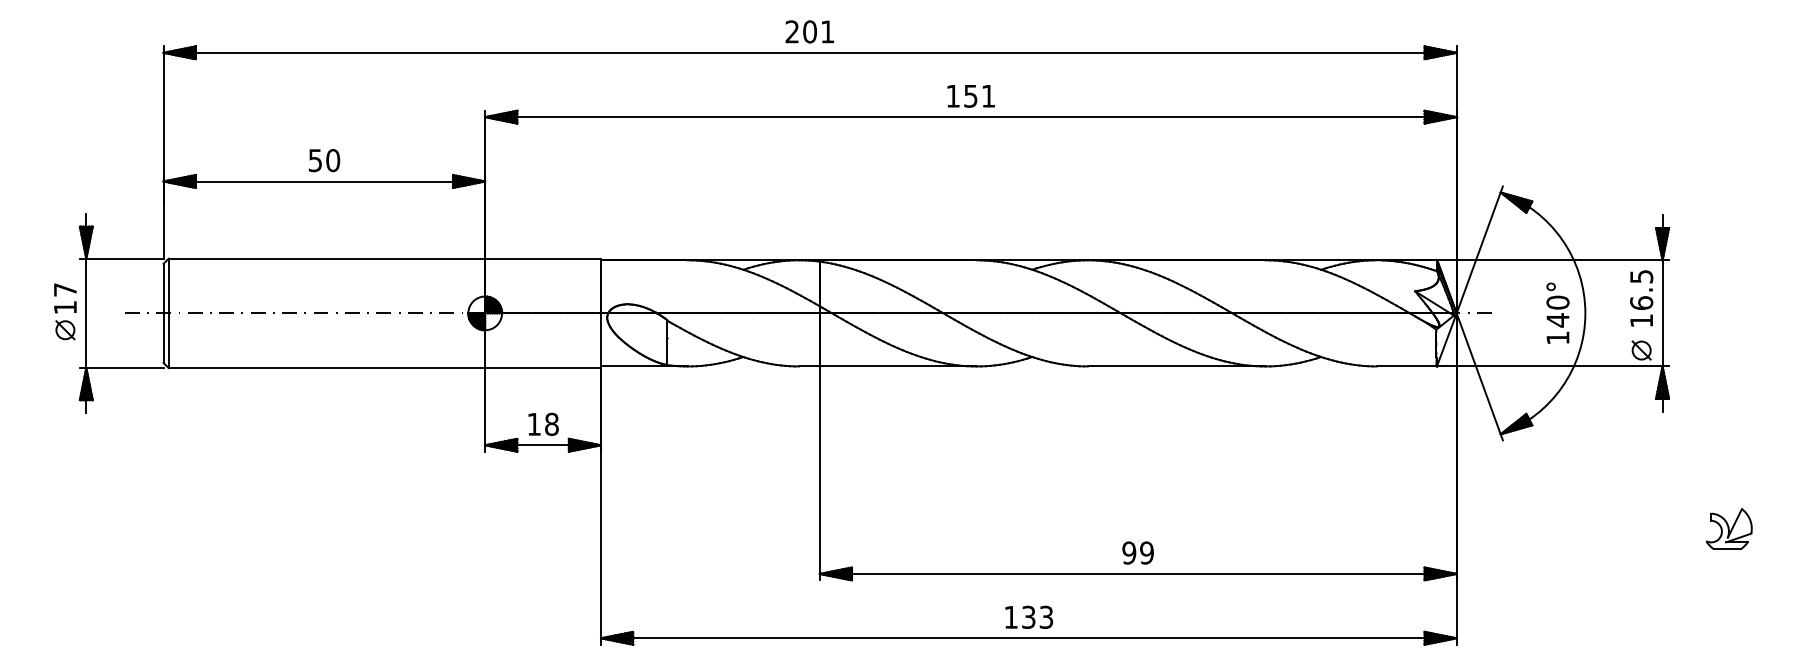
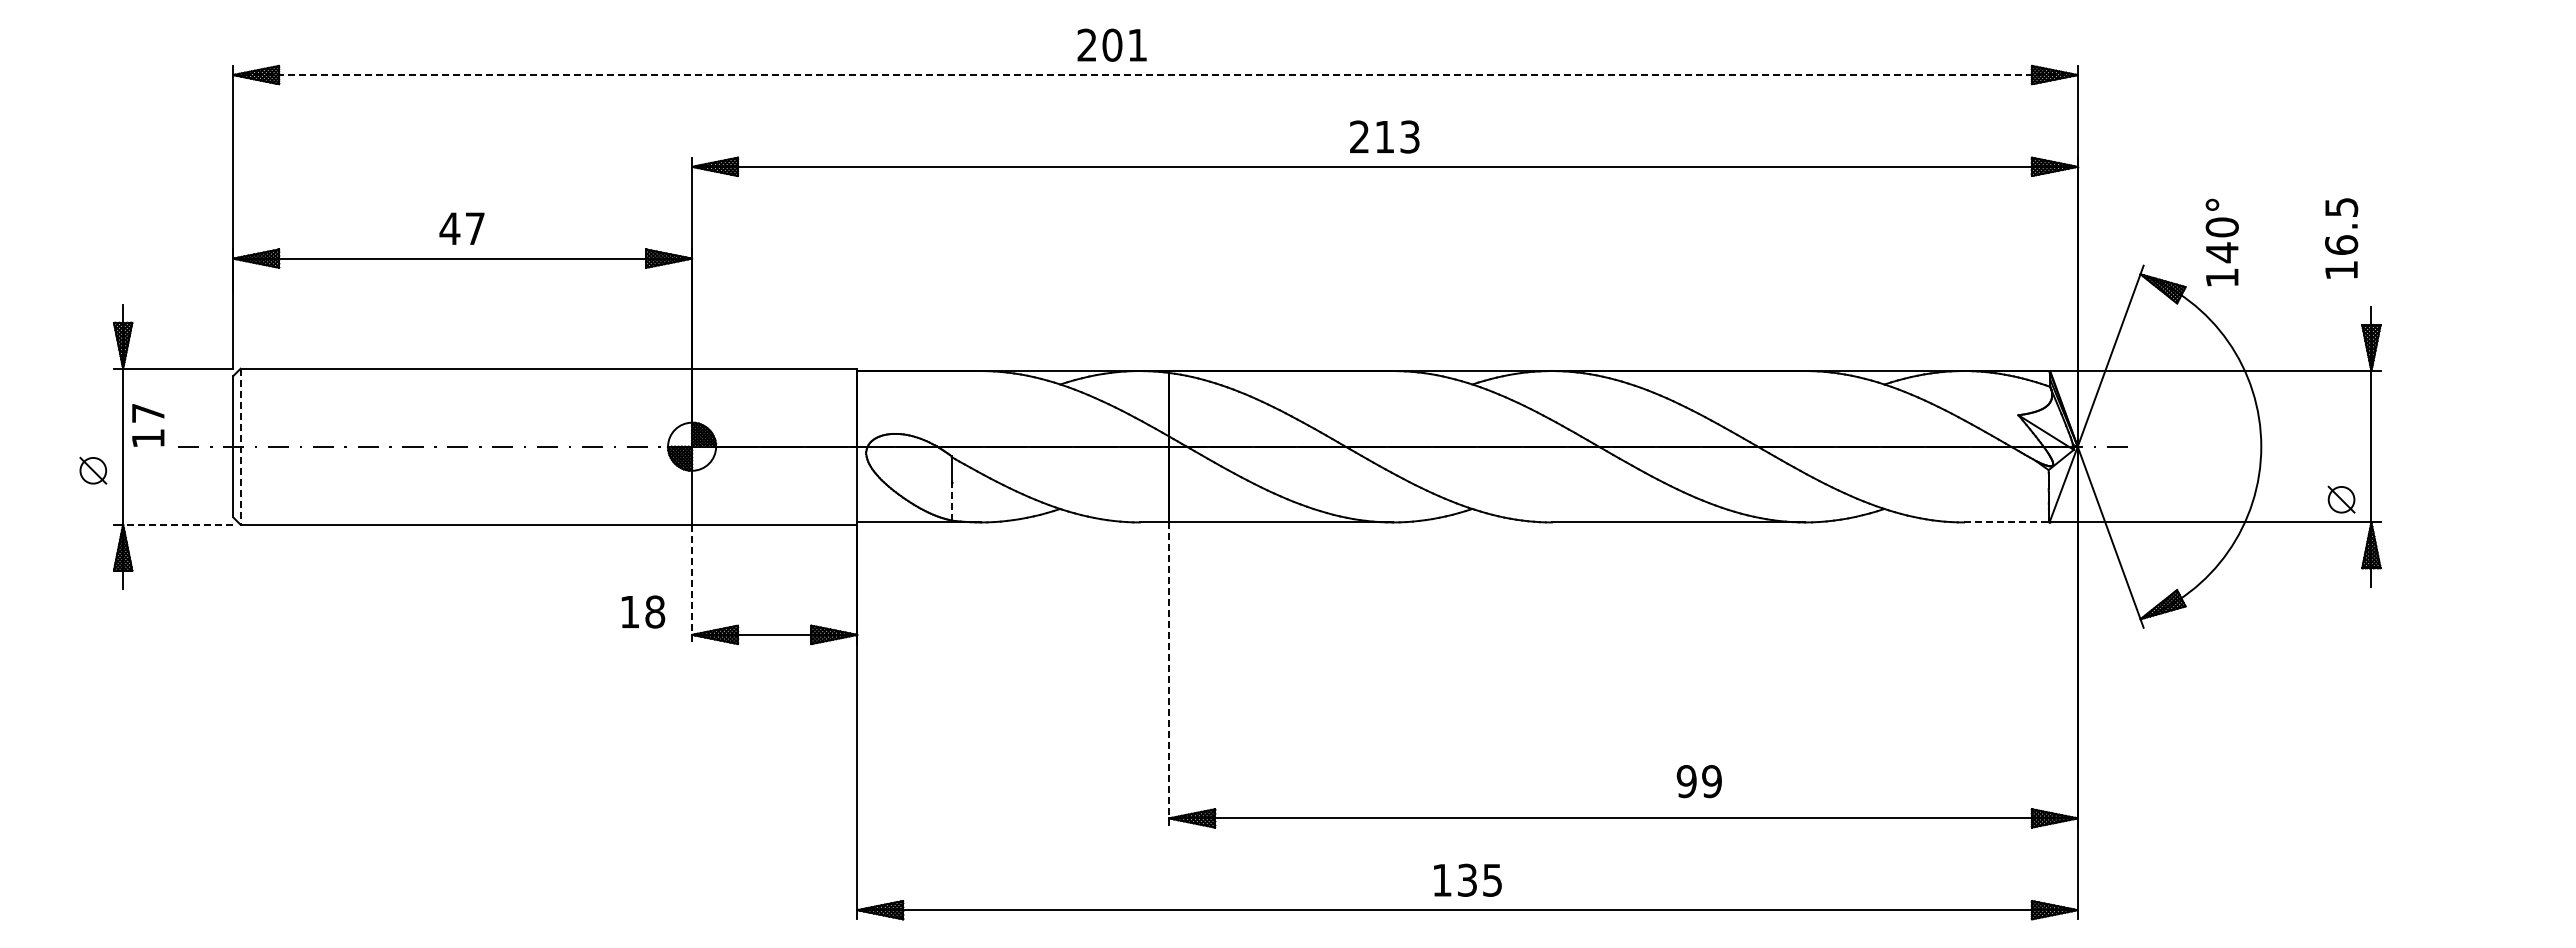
text: (809, 31) -> (1111, 44), moved
line: (810, 53) -> (1156, 75), solid -> dashed
text: (970, 95) -> (1384, 136), 151 -> 213
text: (324, 160) -> (462, 228), 50 -> 47
text: (65, 298) -> (148, 425), moved
text: (1641, 298) -> (2341, 238), moved
line: (168, 313) -> (240, 447), solid -> dashed
text: (1557, 313) -> (2221, 242), moved
line: (667, 351) -> (951, 501), solid -> dashed
line: (1406, 366) -> (2006, 522), solid -> dashed
line: (124, 367) -> (177, 524), solid -> dashed
line: (485, 409) -> (692, 584), solid -> dashed
text: (543, 423) -> (643, 611), moved
line: (819, 473) -> (1169, 675), solid -> dashed
part: (1729, 529) -> (2466, 754), removed
text: (1137, 552) -> (1698, 781), moved
text: (1046, 616) -> (1492, 879), 133 -> 135

